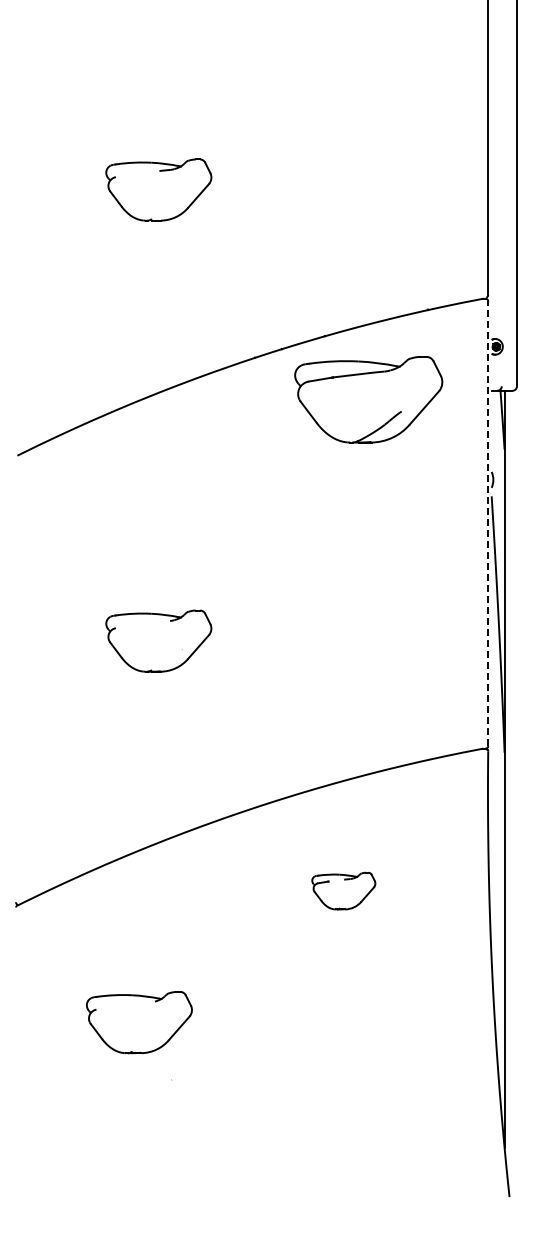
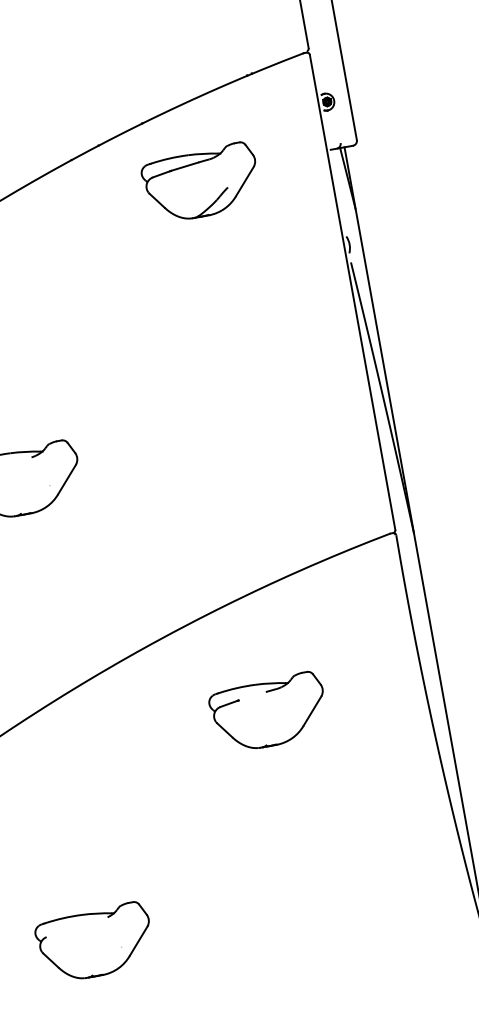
part: (368, 399) -> (200, 182), size x0.71
line: (488, 523) -> (352, 292), dashed -> solid
part: (343, 890) -> (268, 711), size x1.67
part: (139, 1022) -> (95, 942), moved

